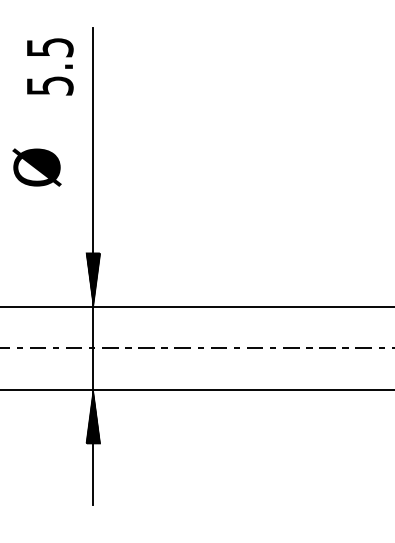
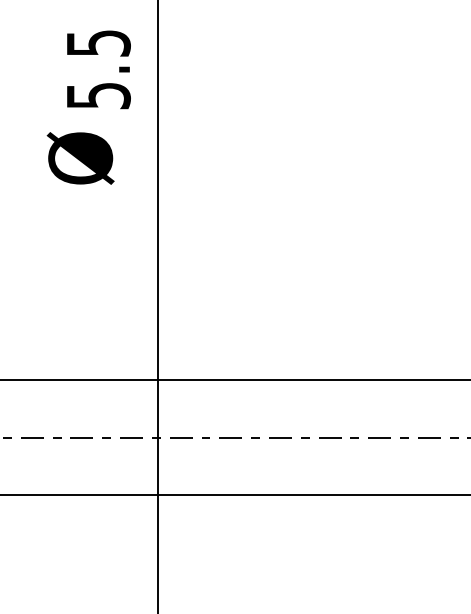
text: (50, 66) -> (99, 69), moved
text: (36, 167) -> (79, 158), moved
hatch: (93, 279) -> (158, 343), removed
hatch: (93, 416) -> (158, 531), removed

